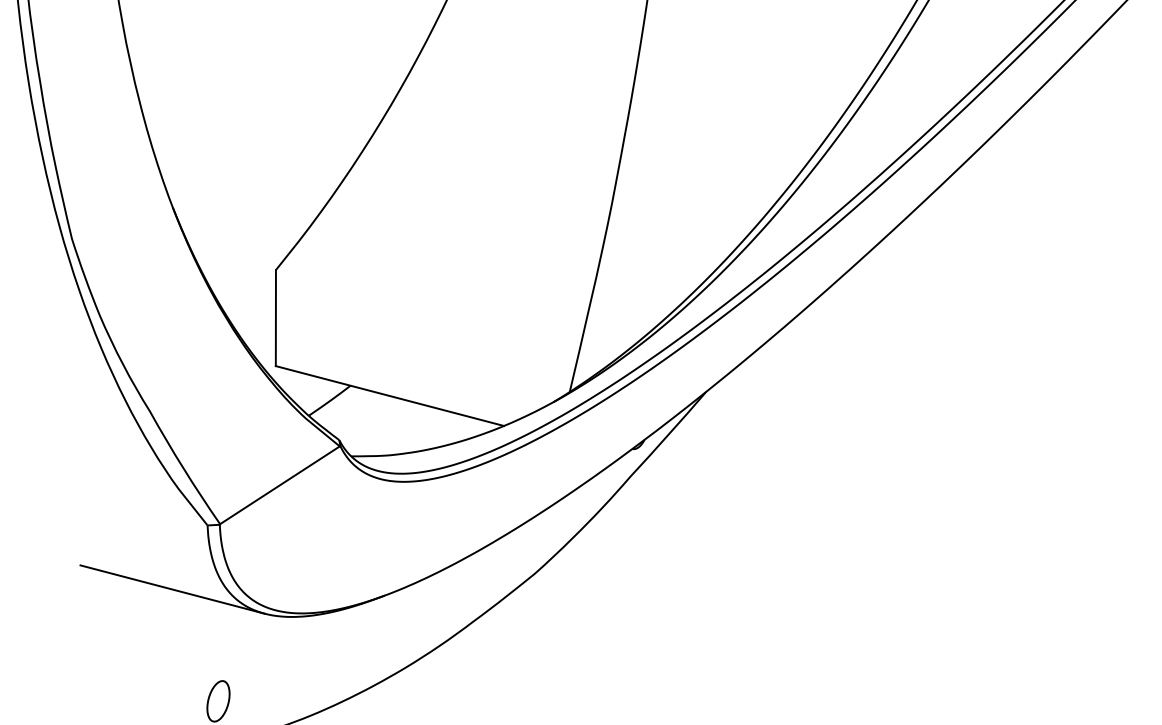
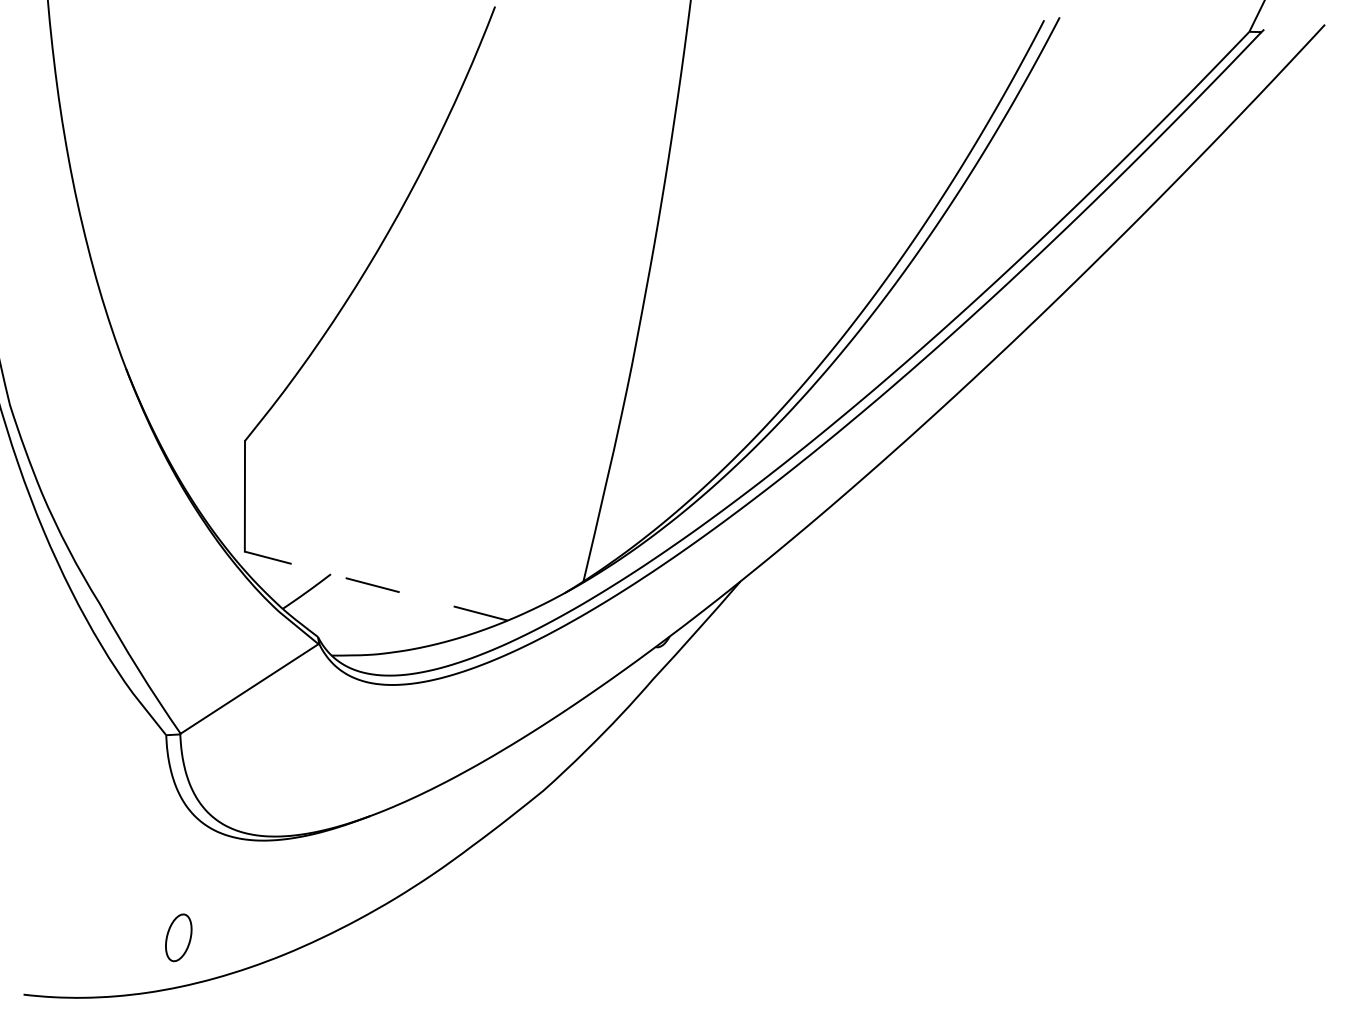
line: (390, 396) -> (376, 586), solid -> dashed
line: (172, 589) -> (125, 808), removed

